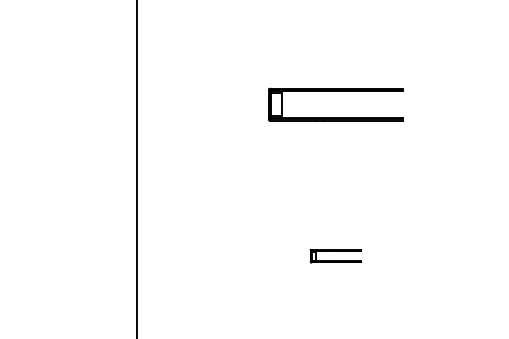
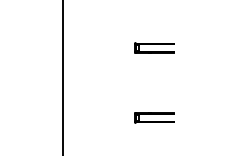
part: (336, 103) -> (154, 47), size x0.62
part: (336, 255) -> (154, 117), size x1.67

